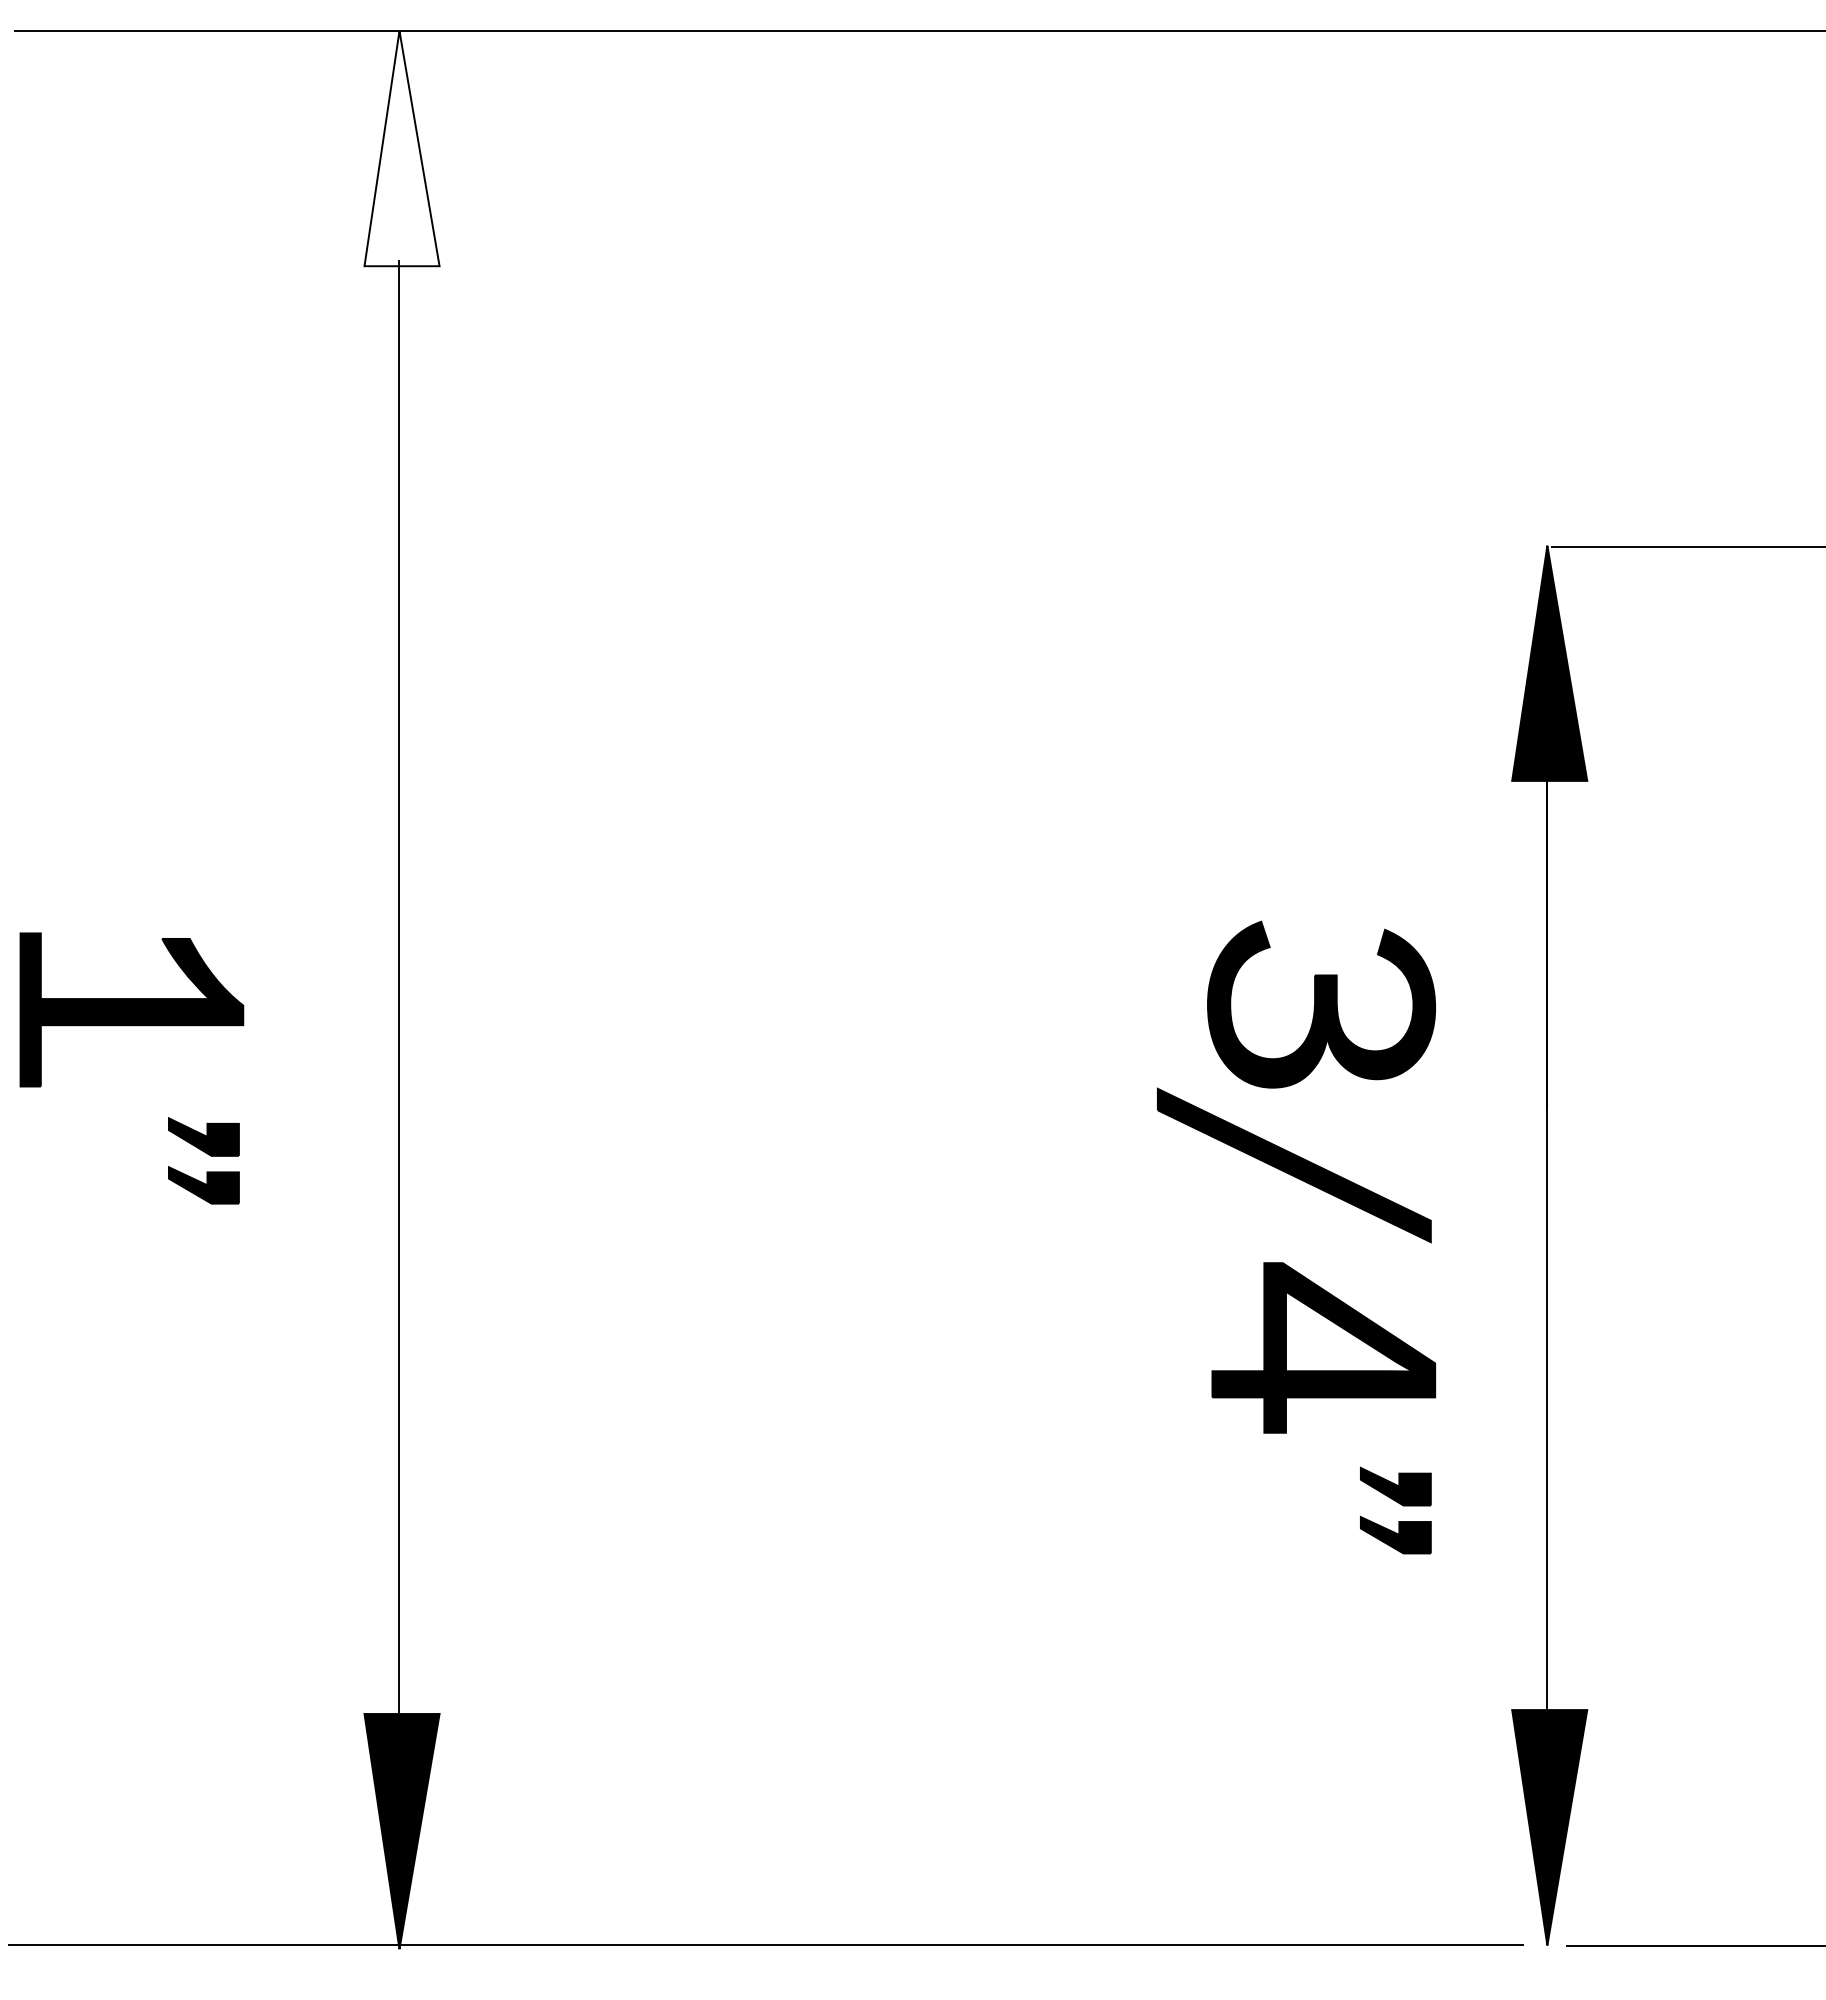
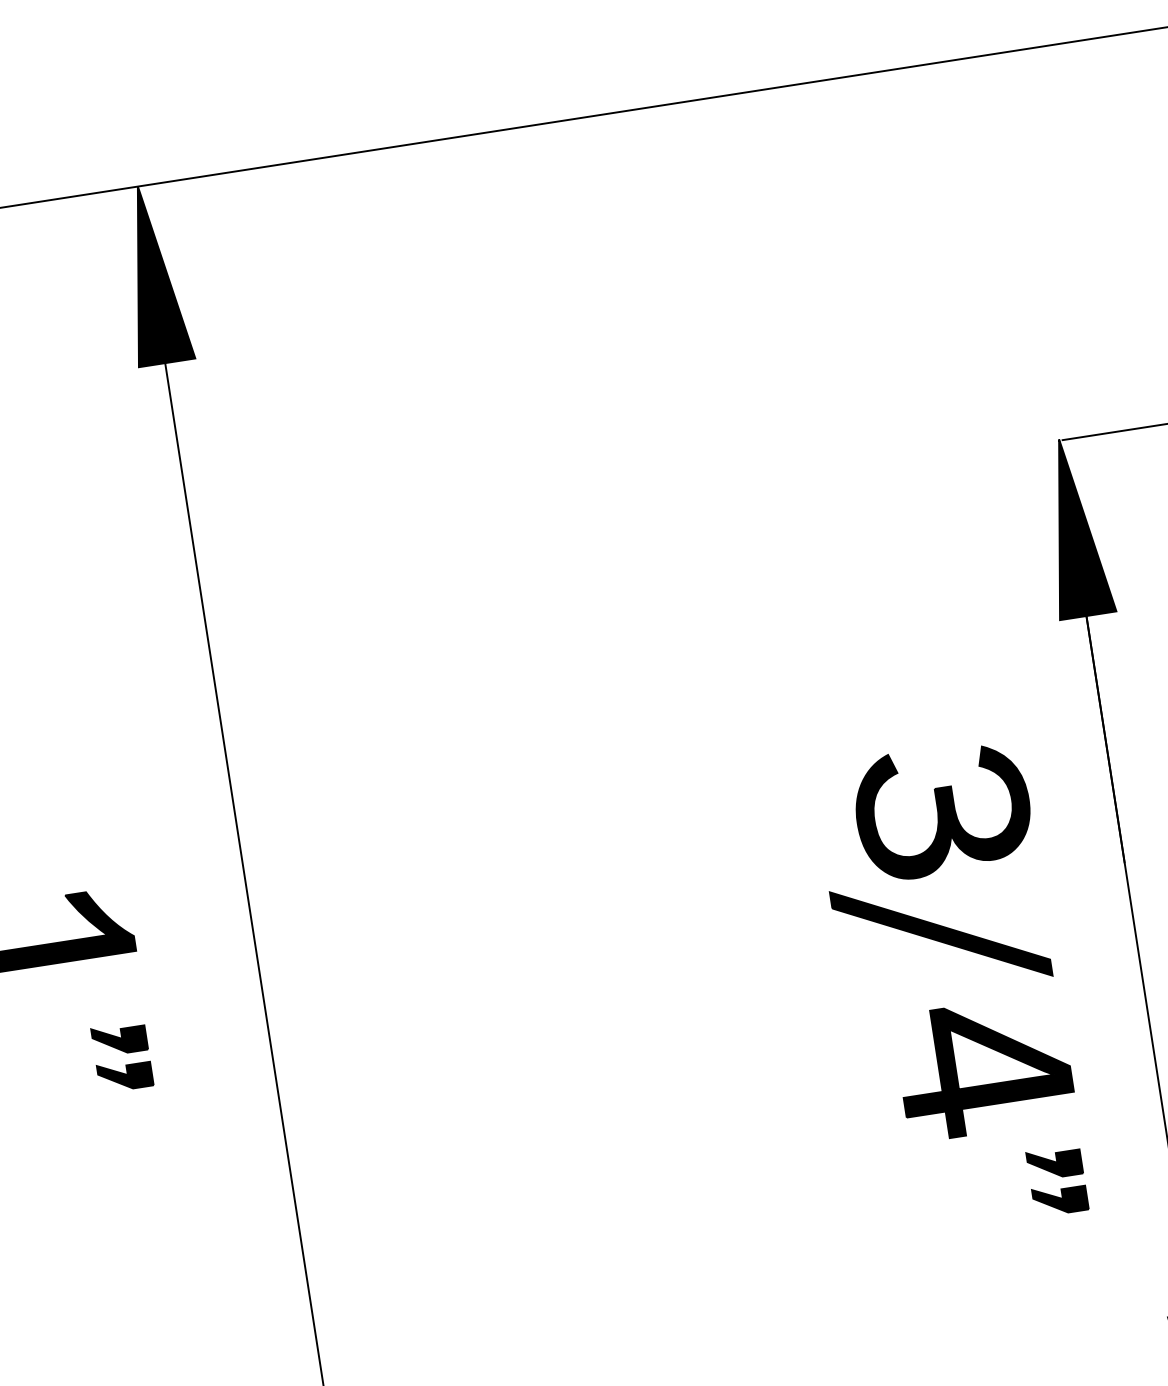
fill: (401, 148) -> (153, 274), added

